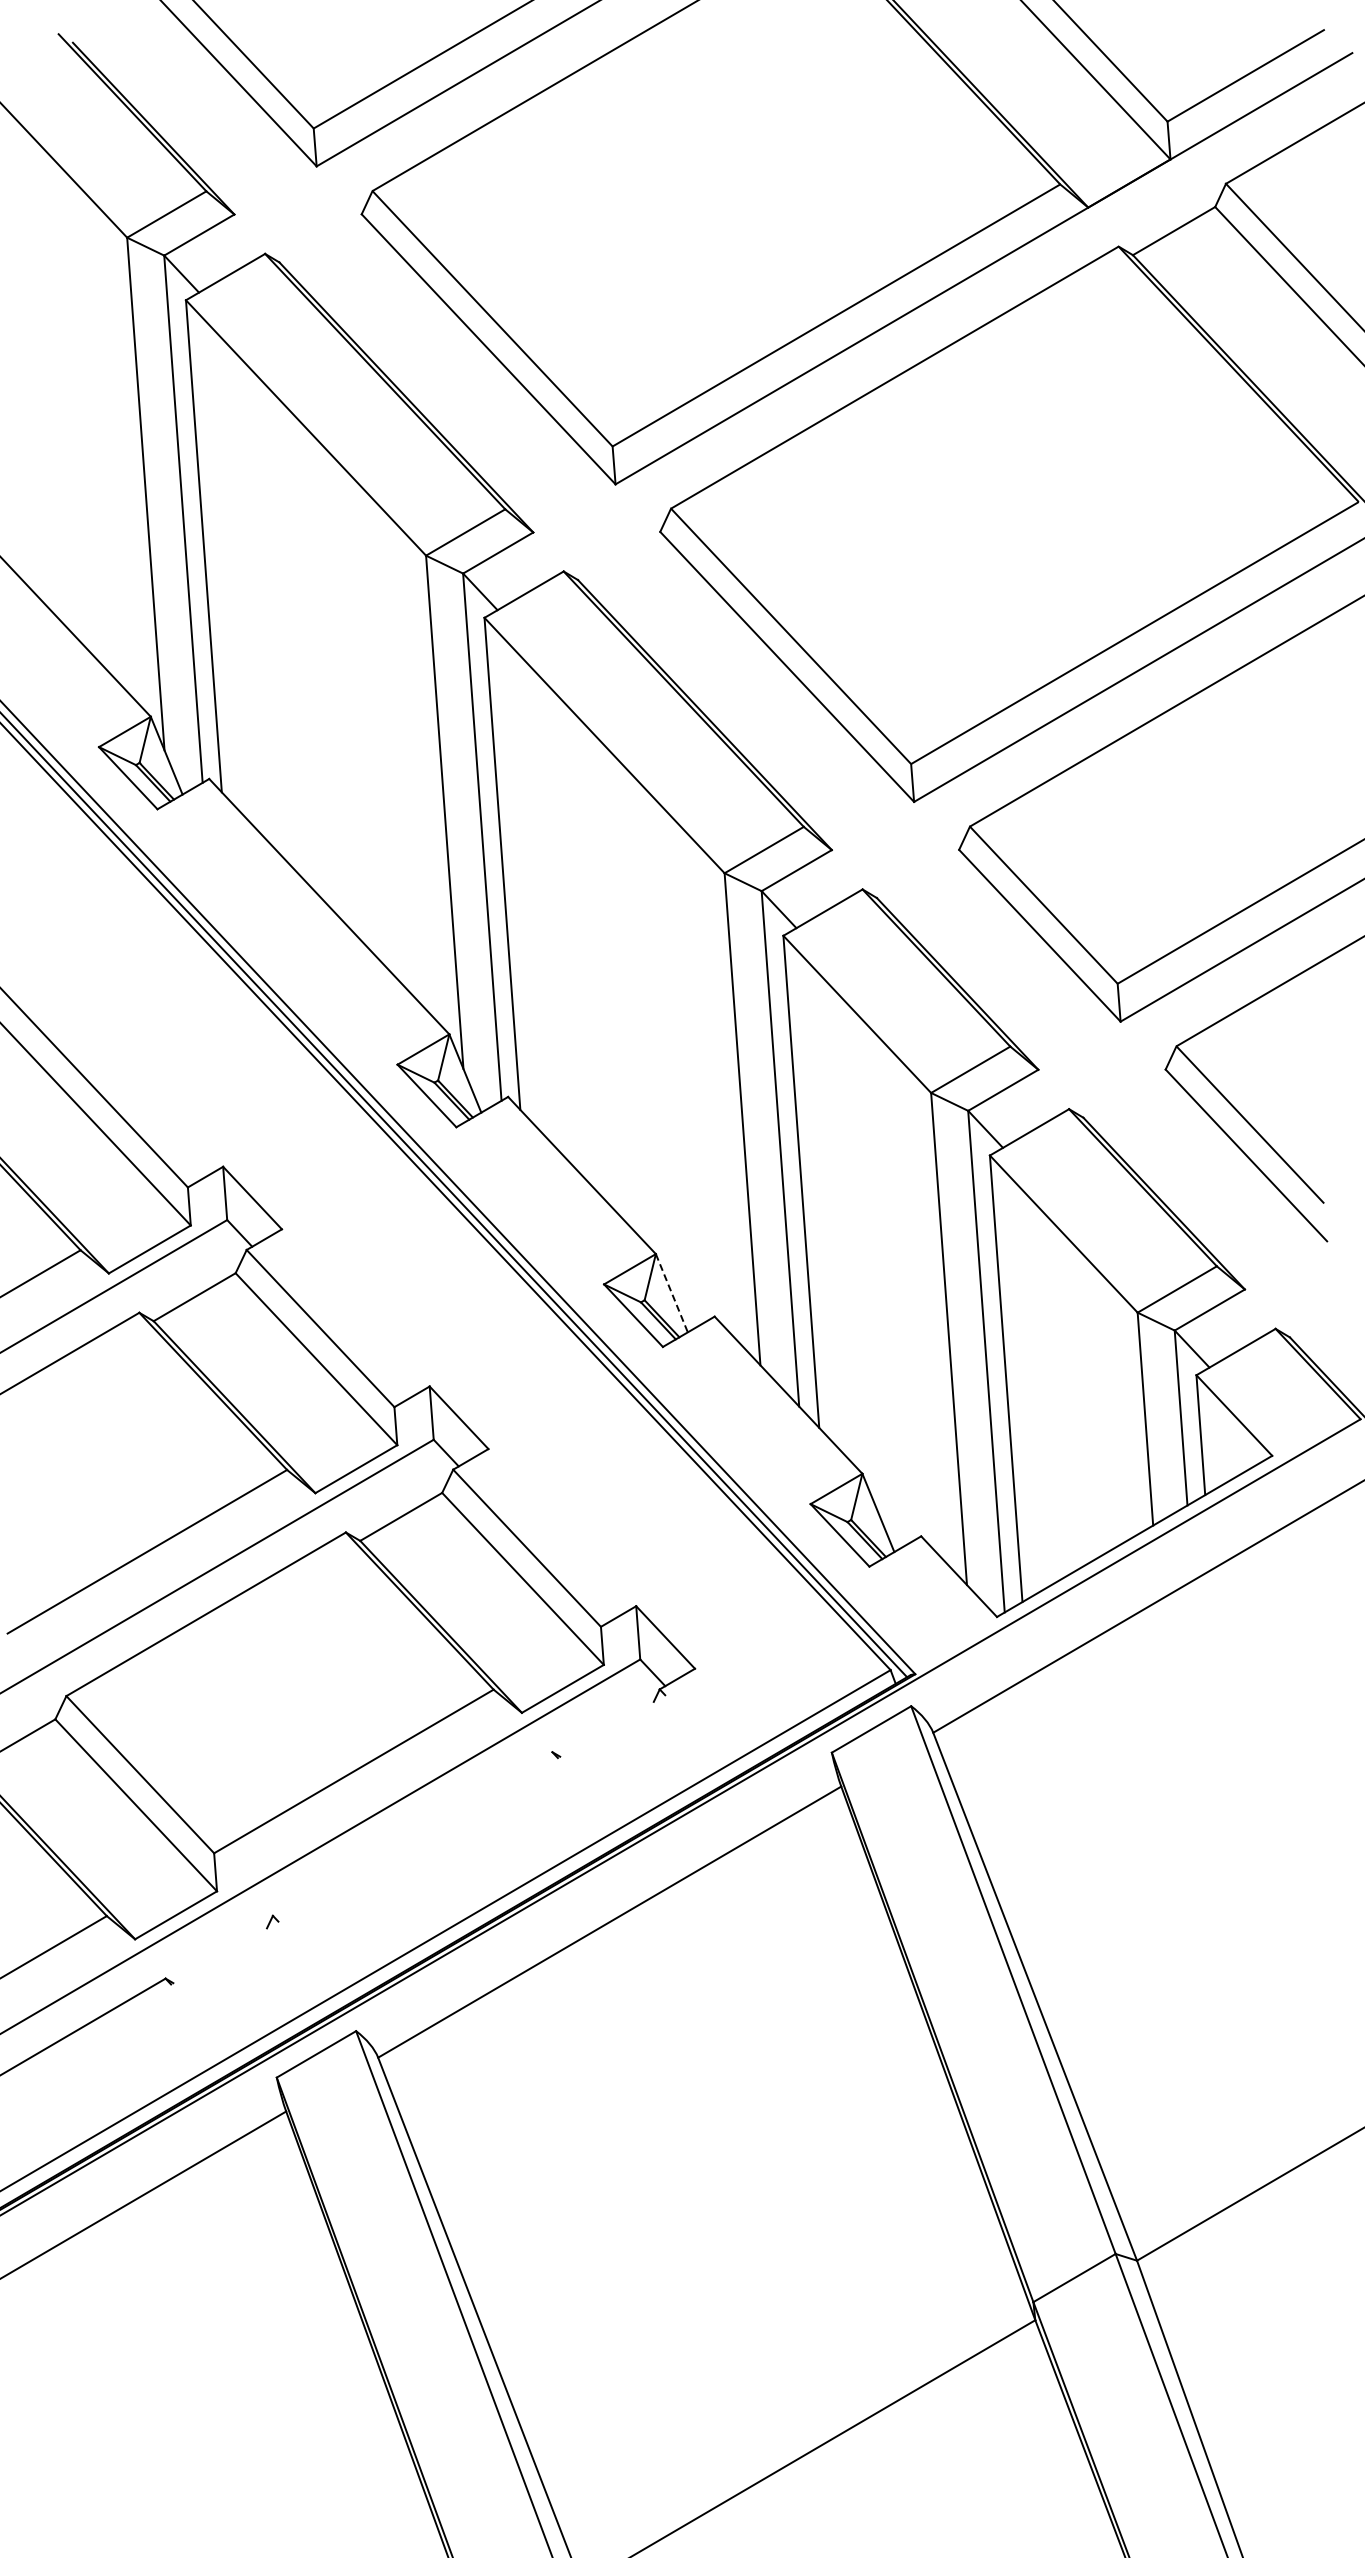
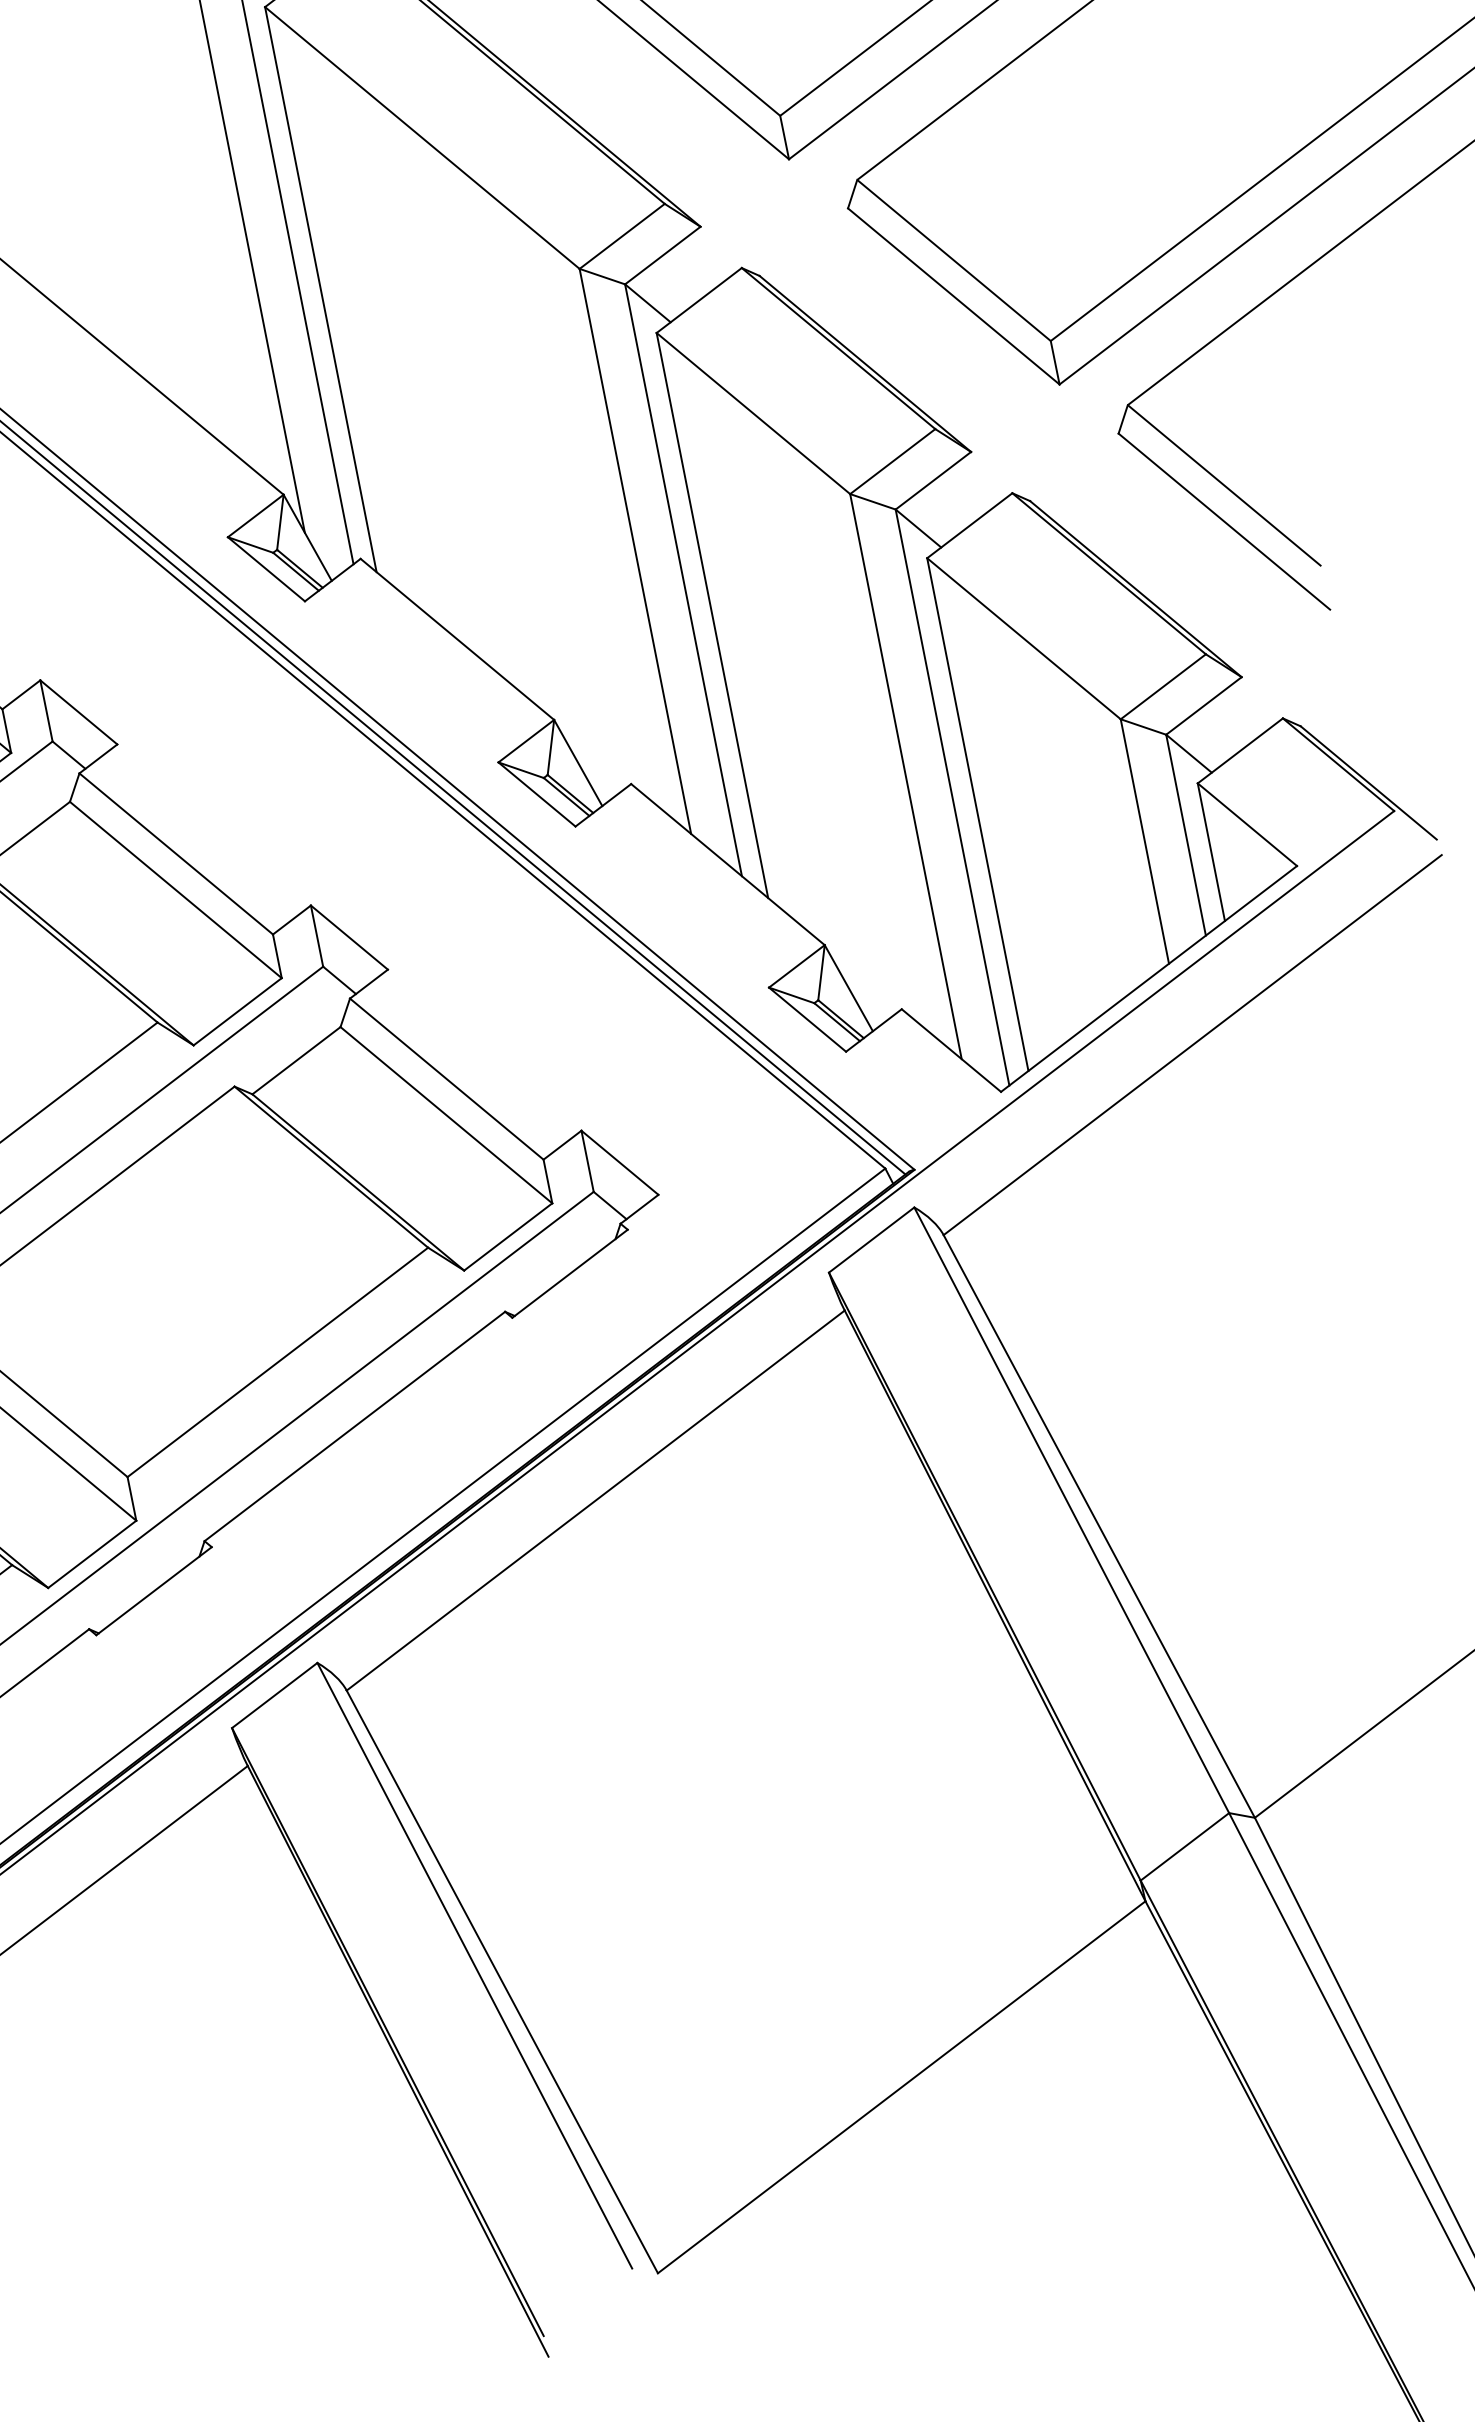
line: (672, 1293) -> (579, 763), dashed -> solid
line: (611, 1726) -> (569, 1273), added
line: (412, 1833) -> (354, 1425), added
line: (224, 1952) -> (153, 1590), added

